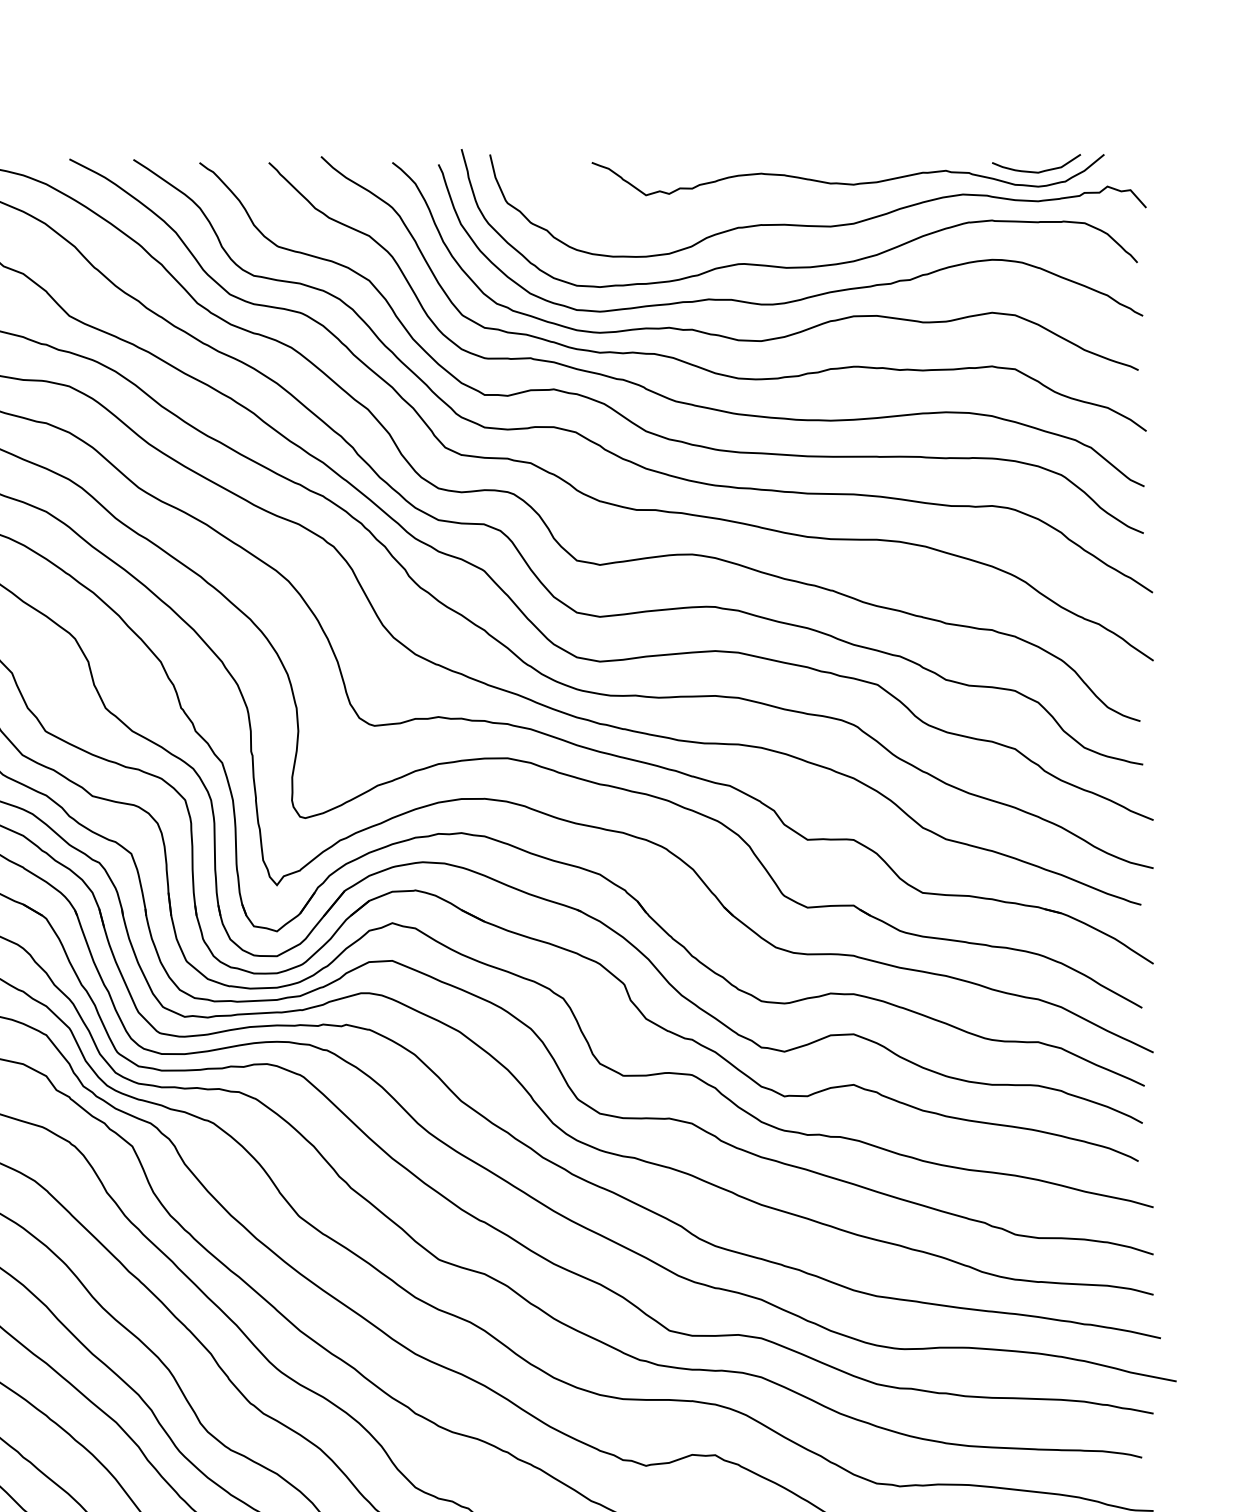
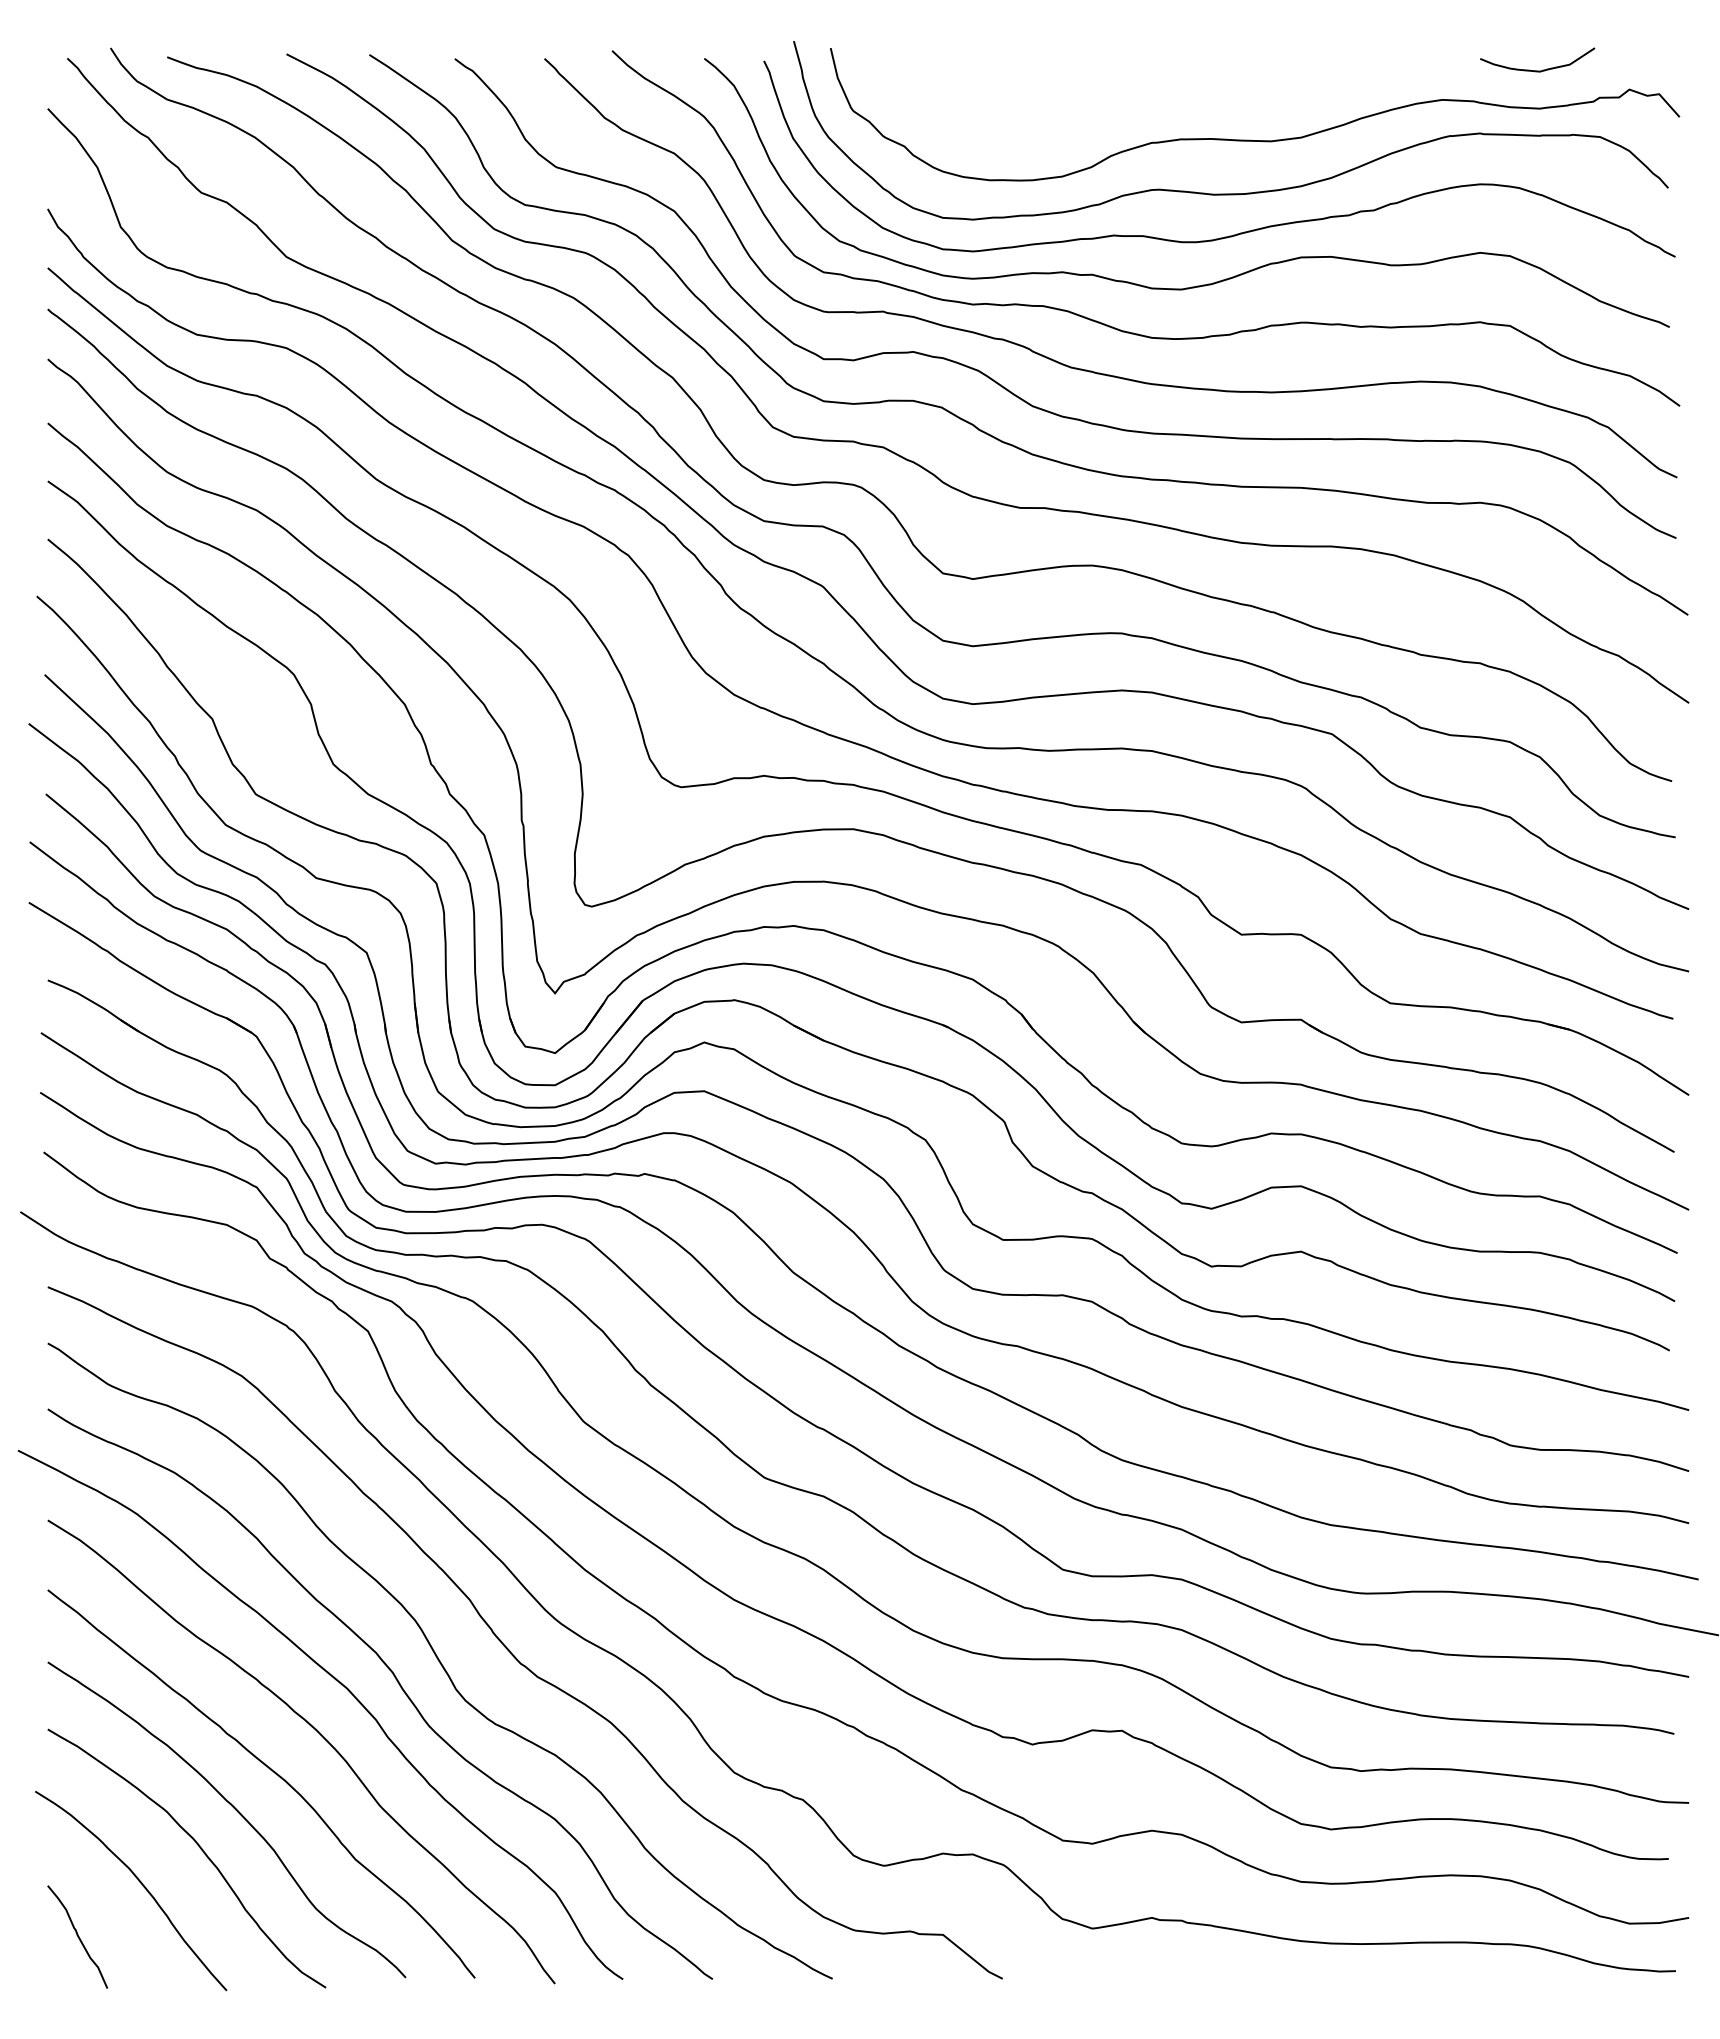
curve: (847, 183) -> (1293, 85), removed

